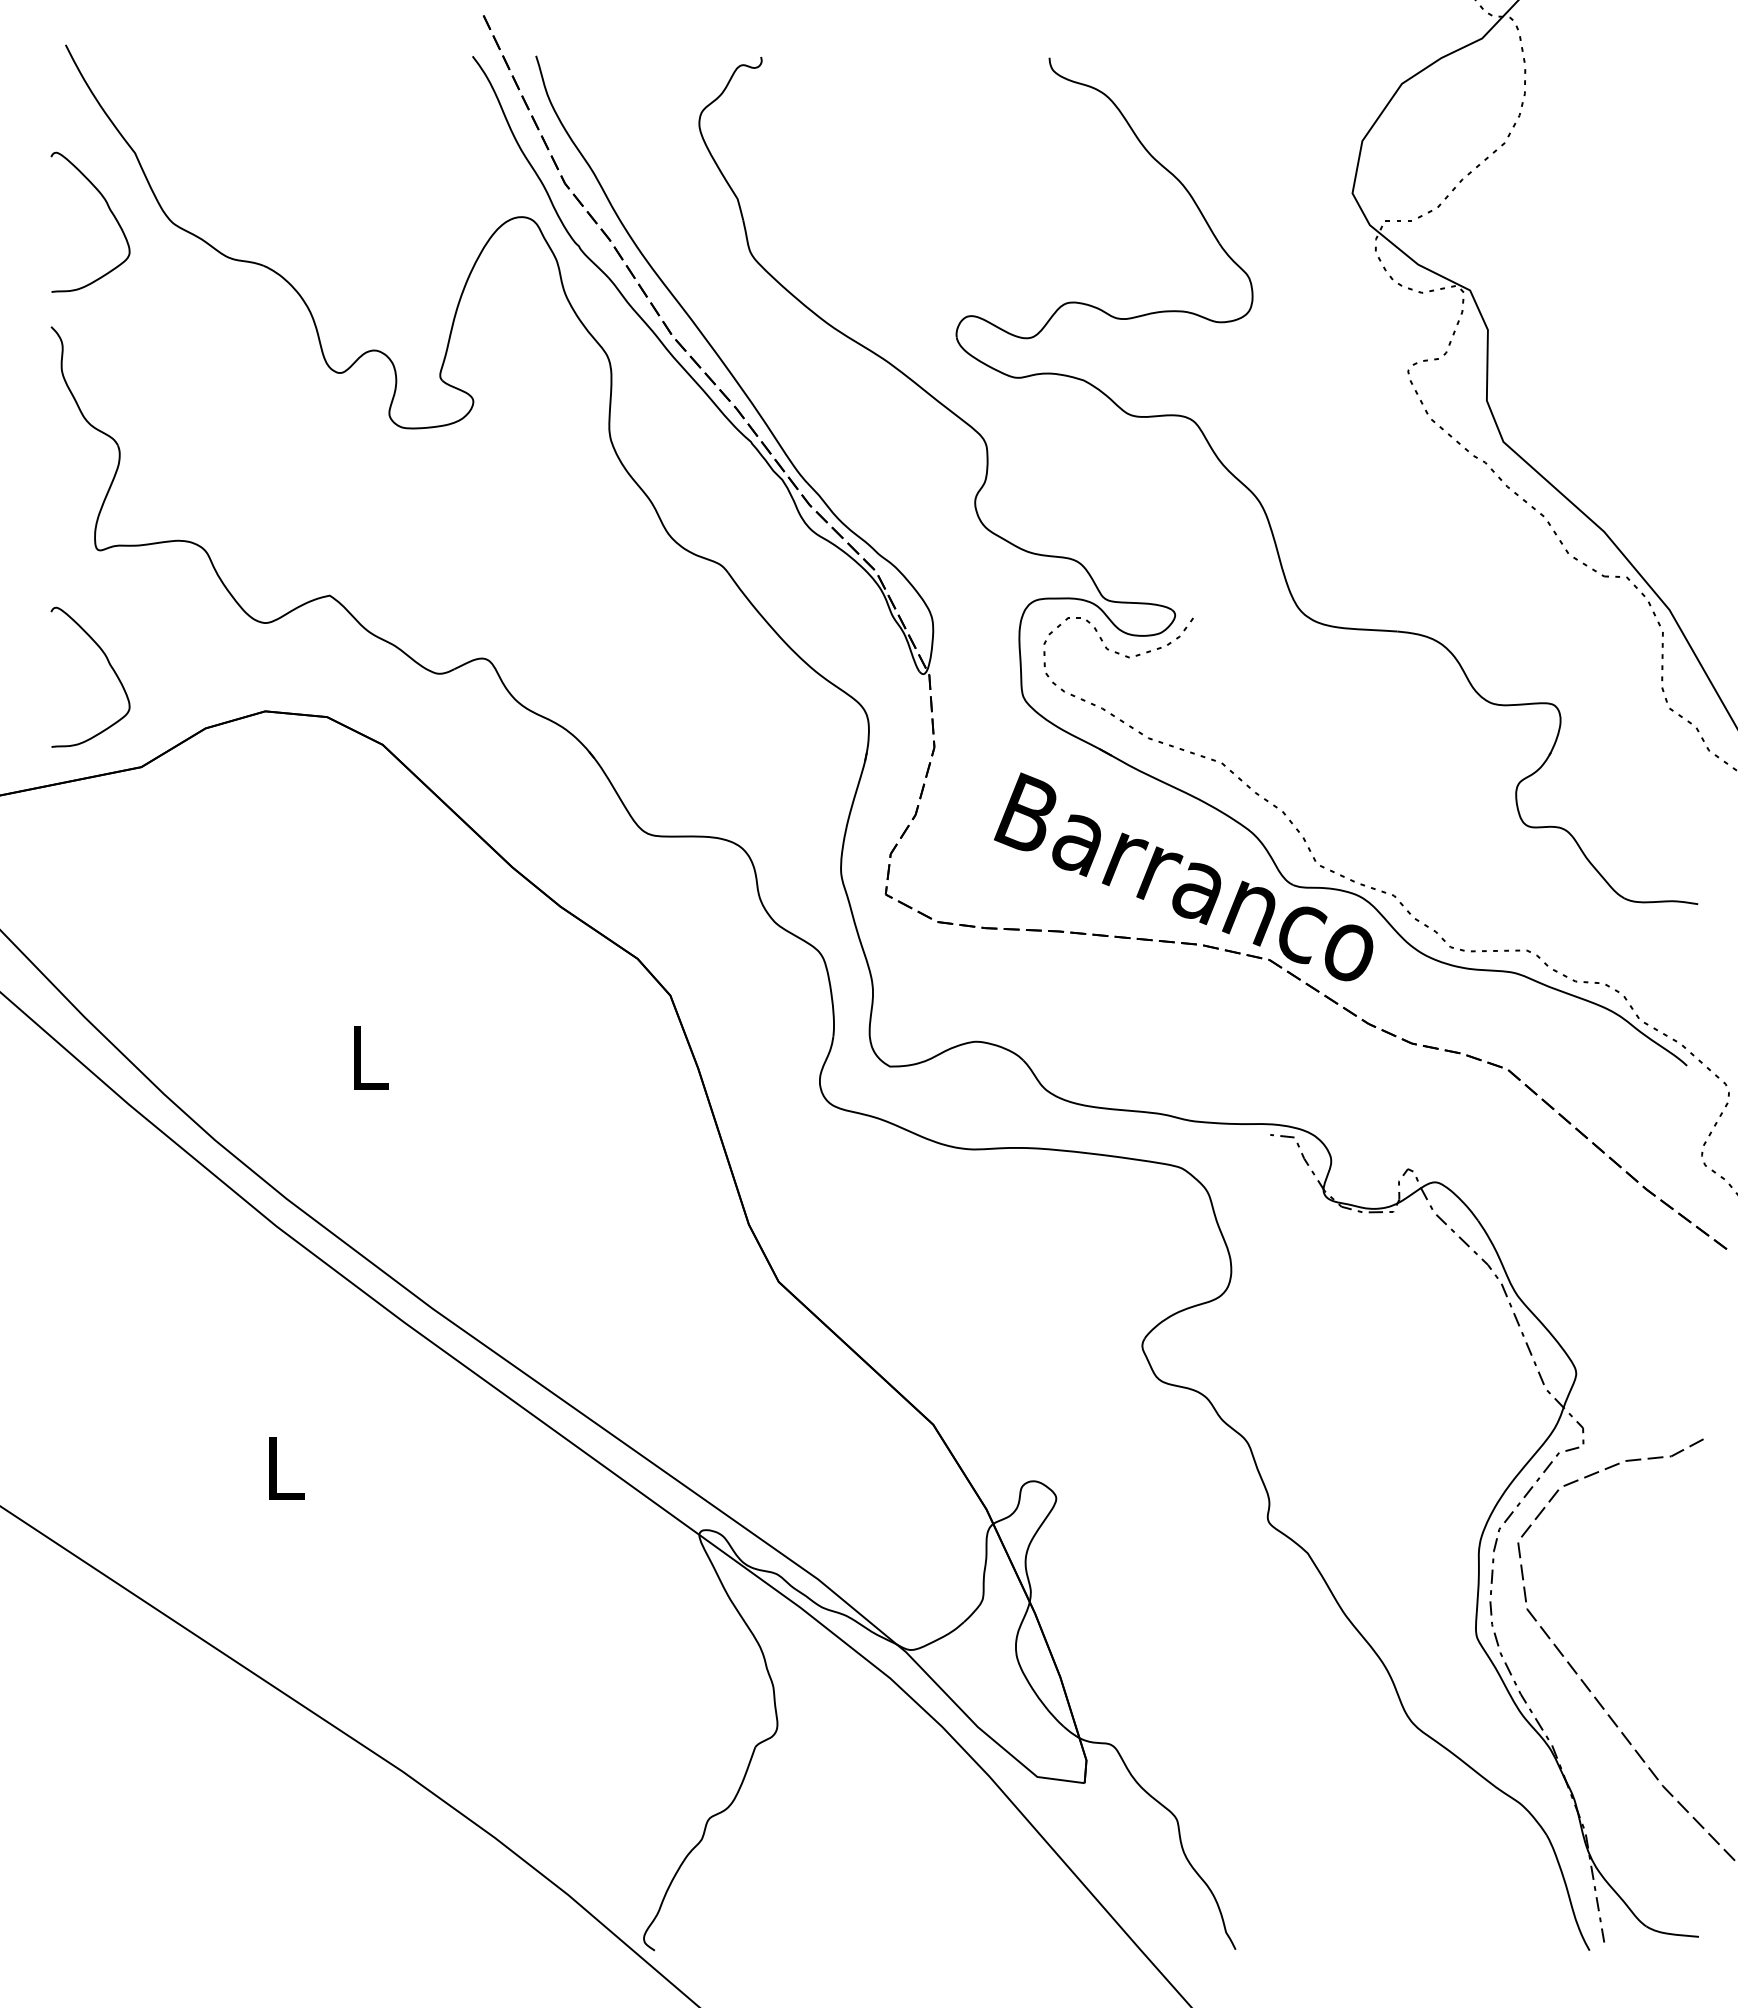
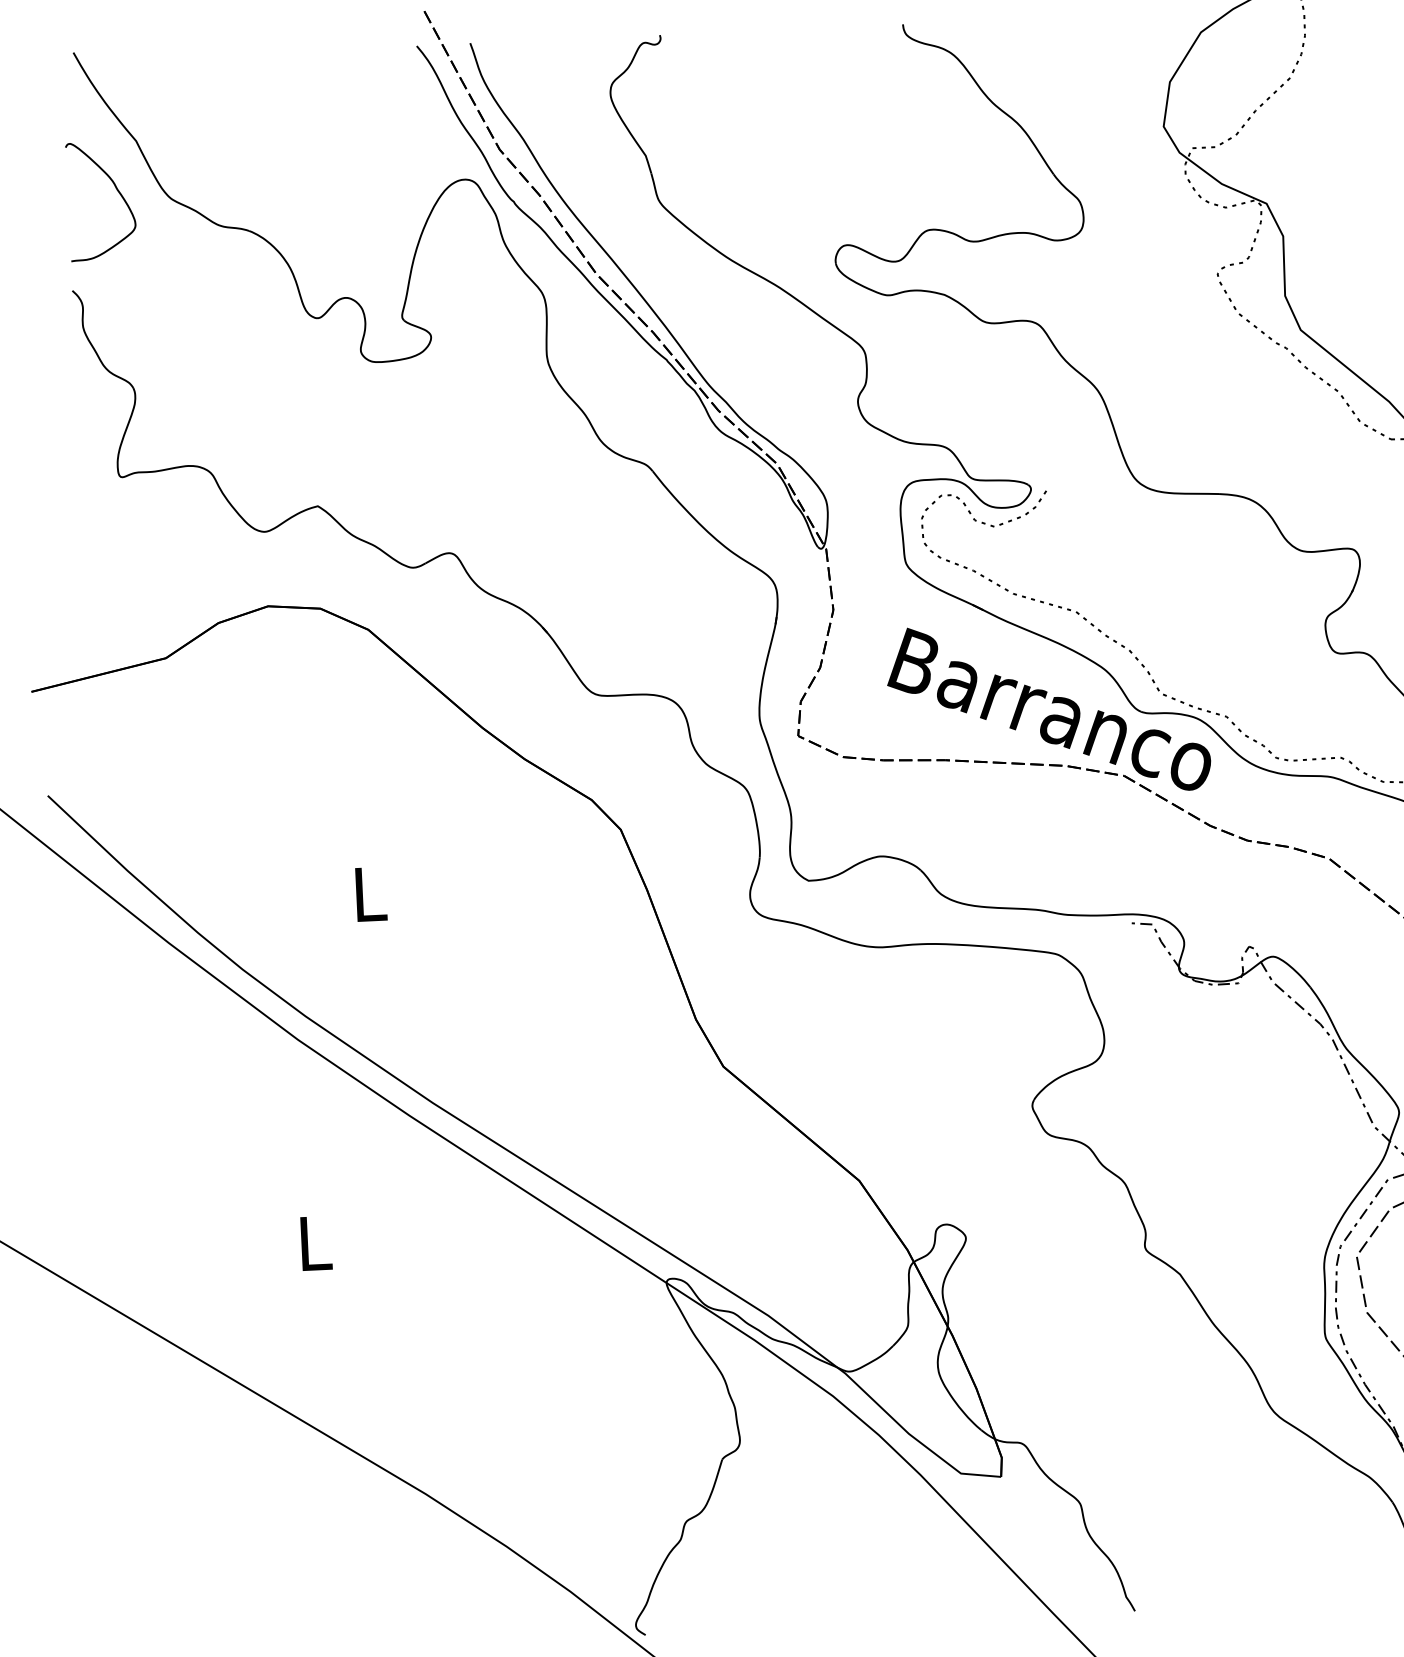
curve: (110, 667) -> (135, 575), removed

